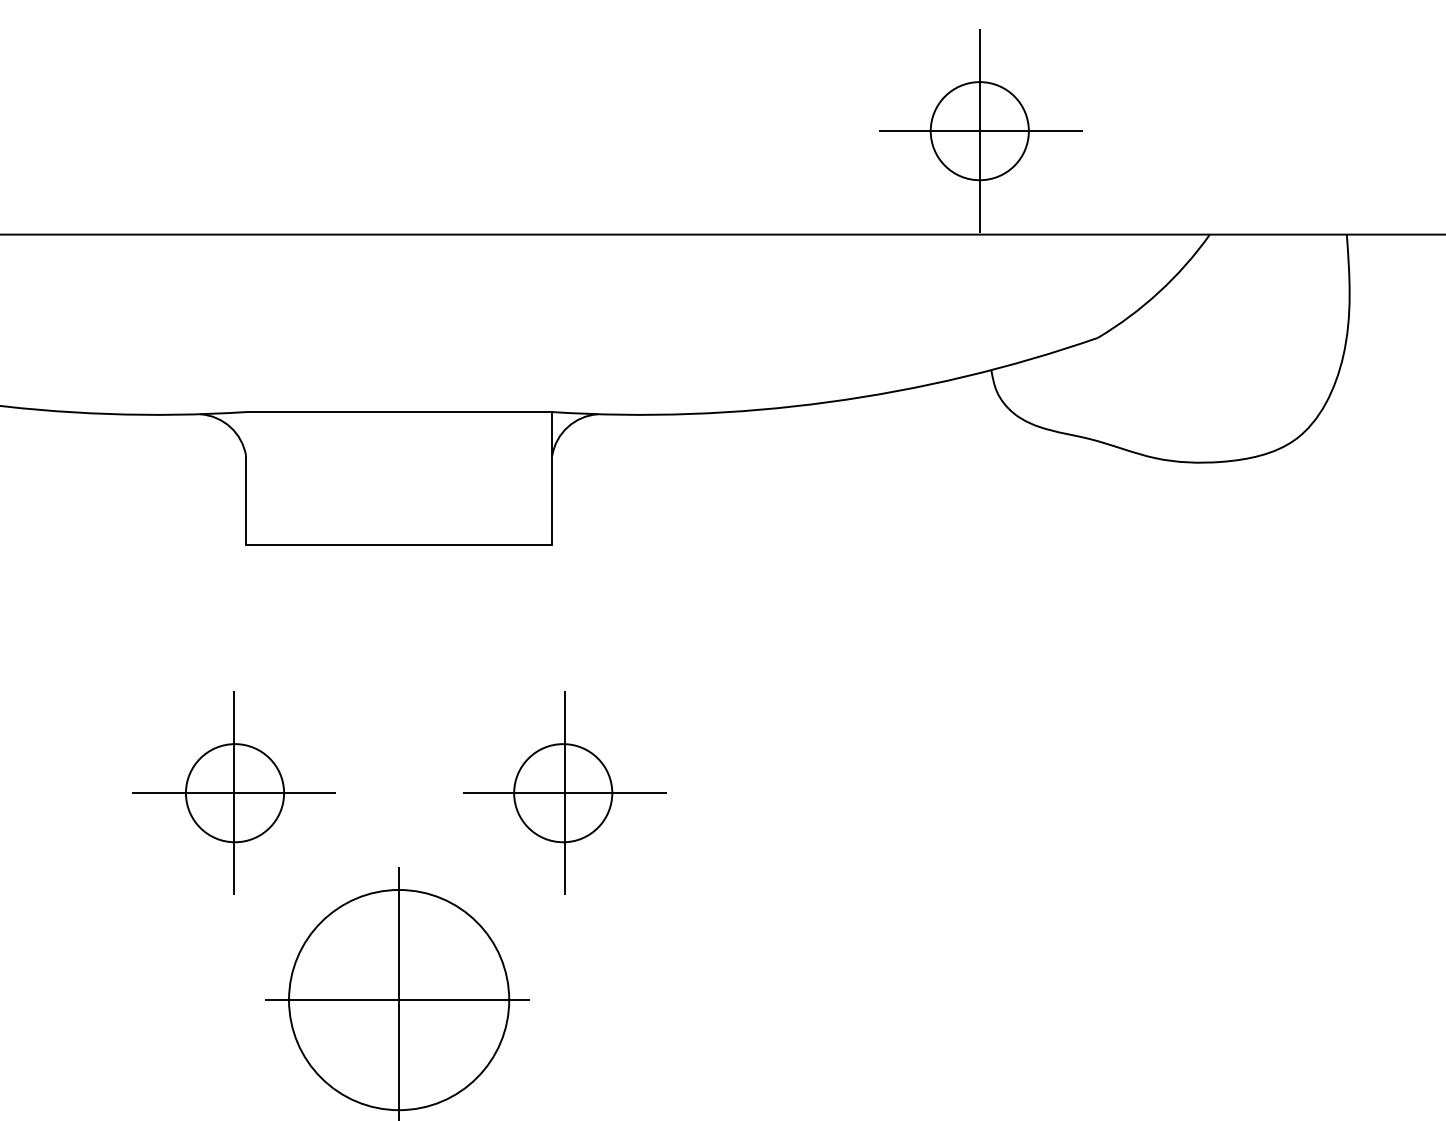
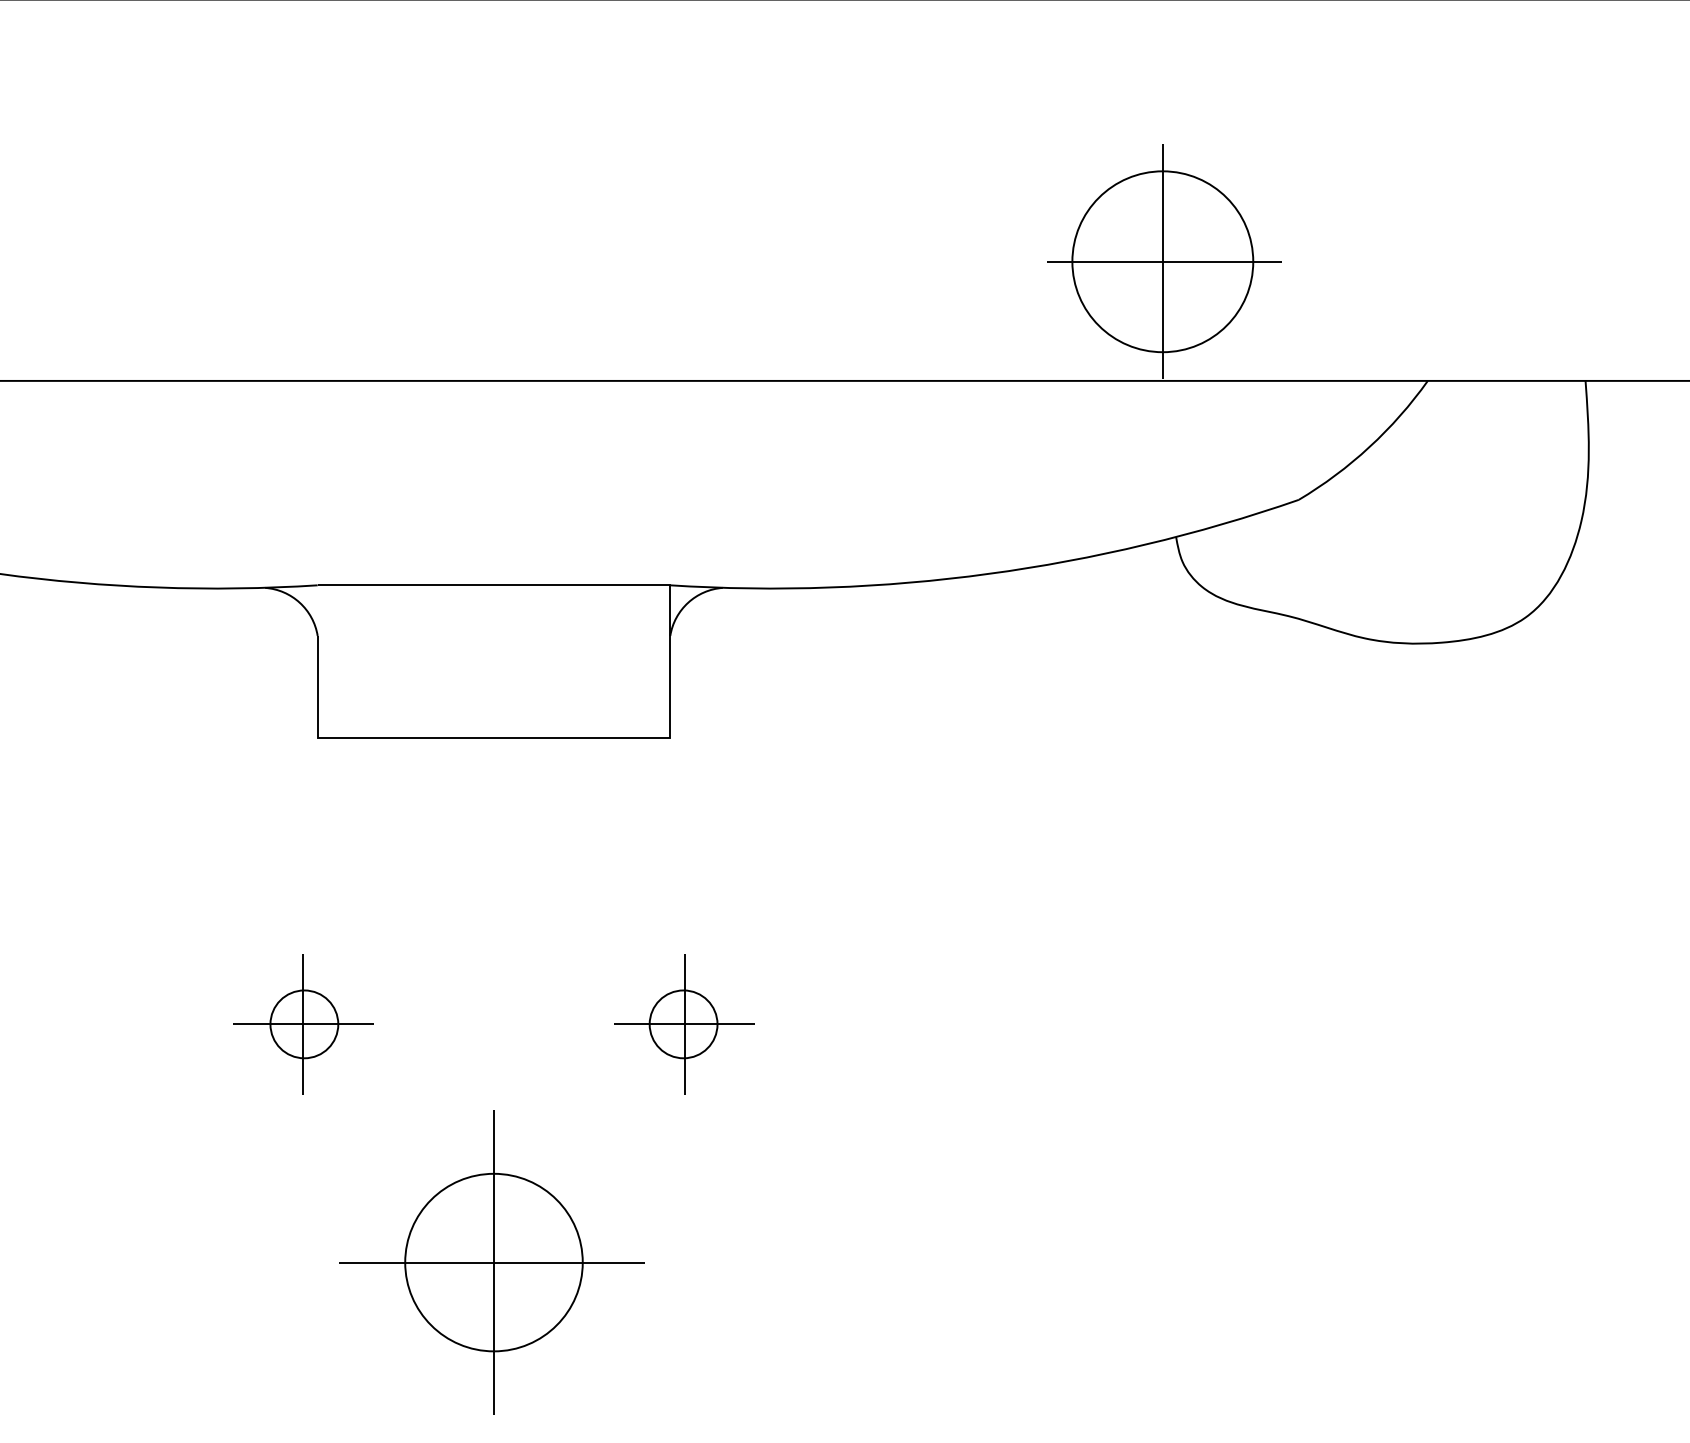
circle: (979, 130) -> (1162, 261), size x1.6
part: (233, 793) -> (303, 1024), size x0.6
part: (564, 793) -> (684, 1024), size x0.6
circle: (398, 1000) -> (493, 1262), size x0.7

